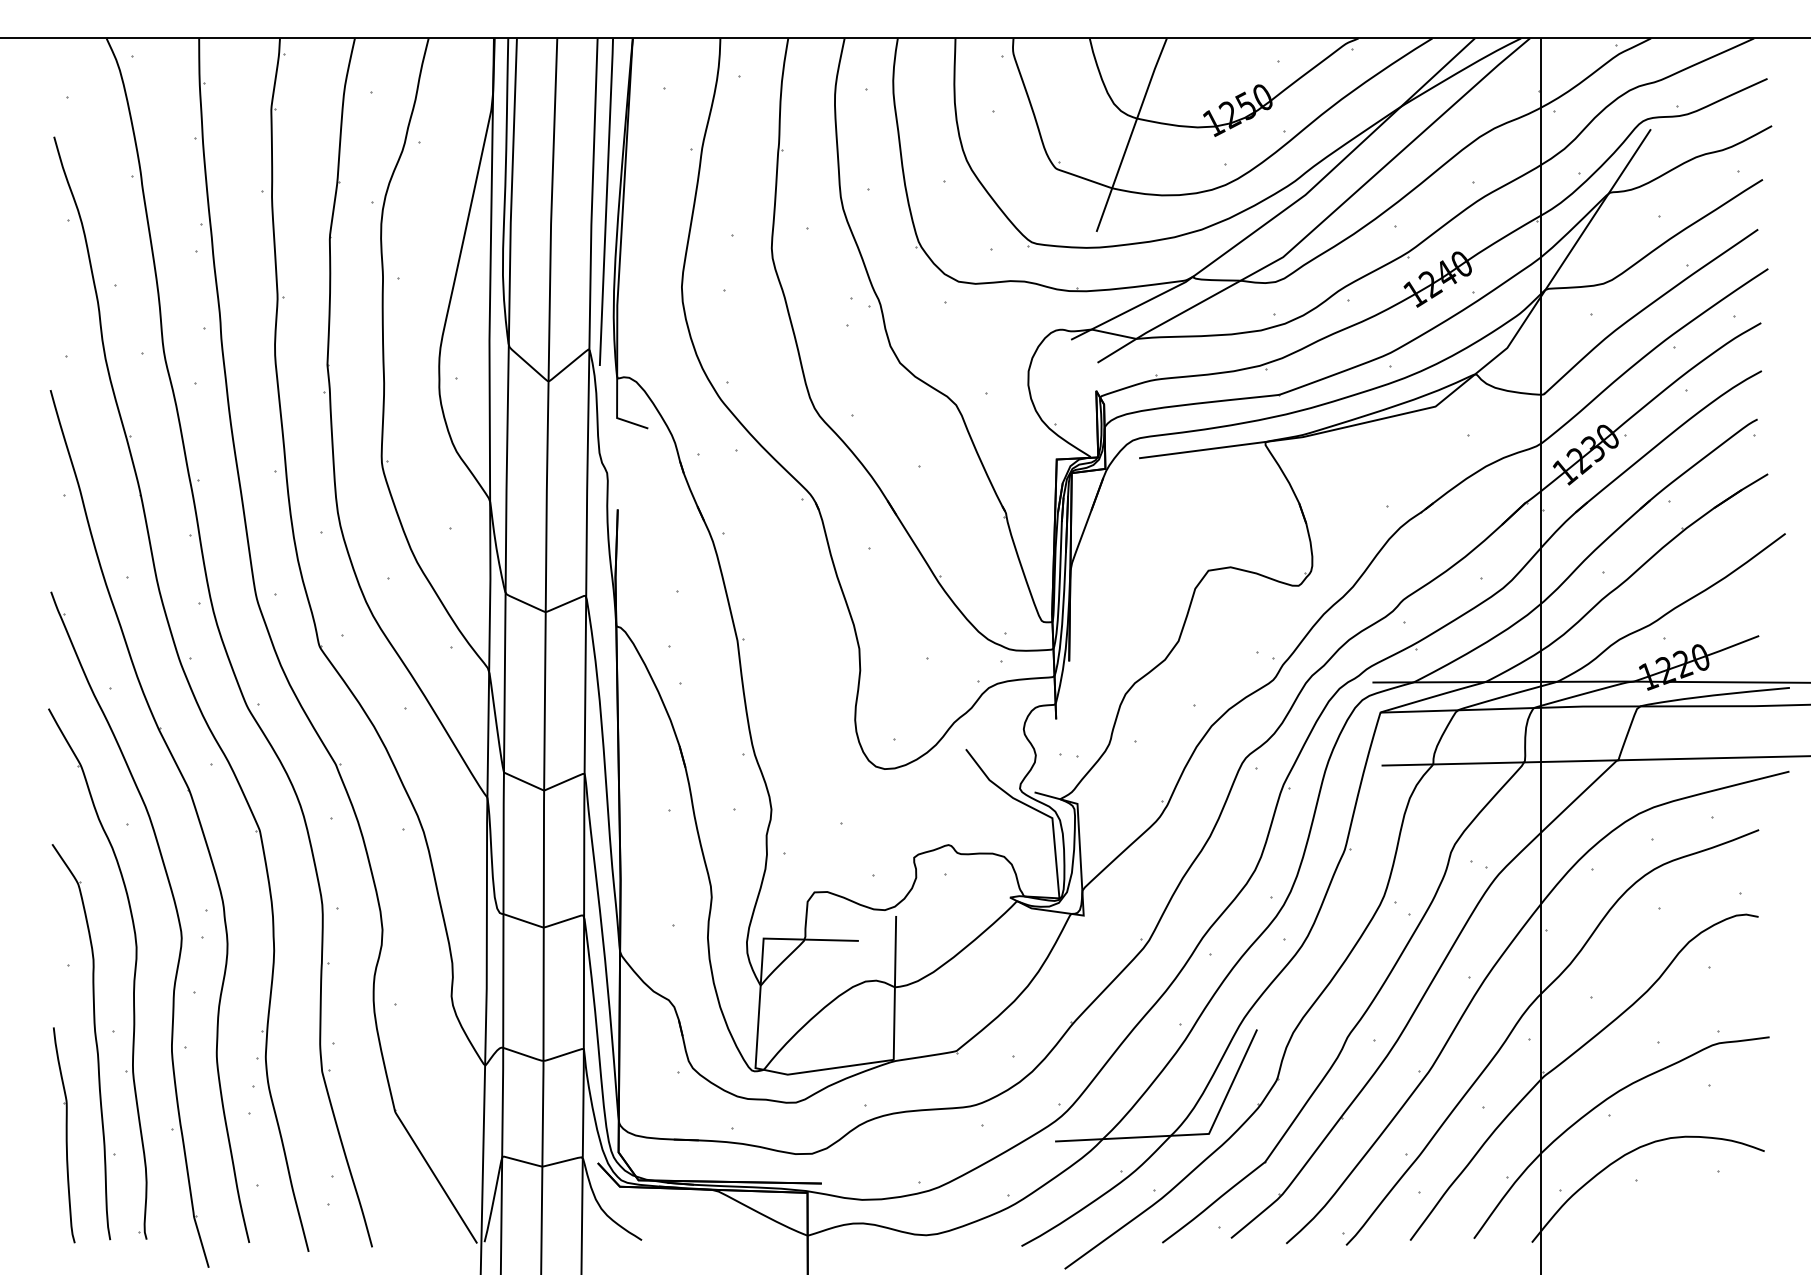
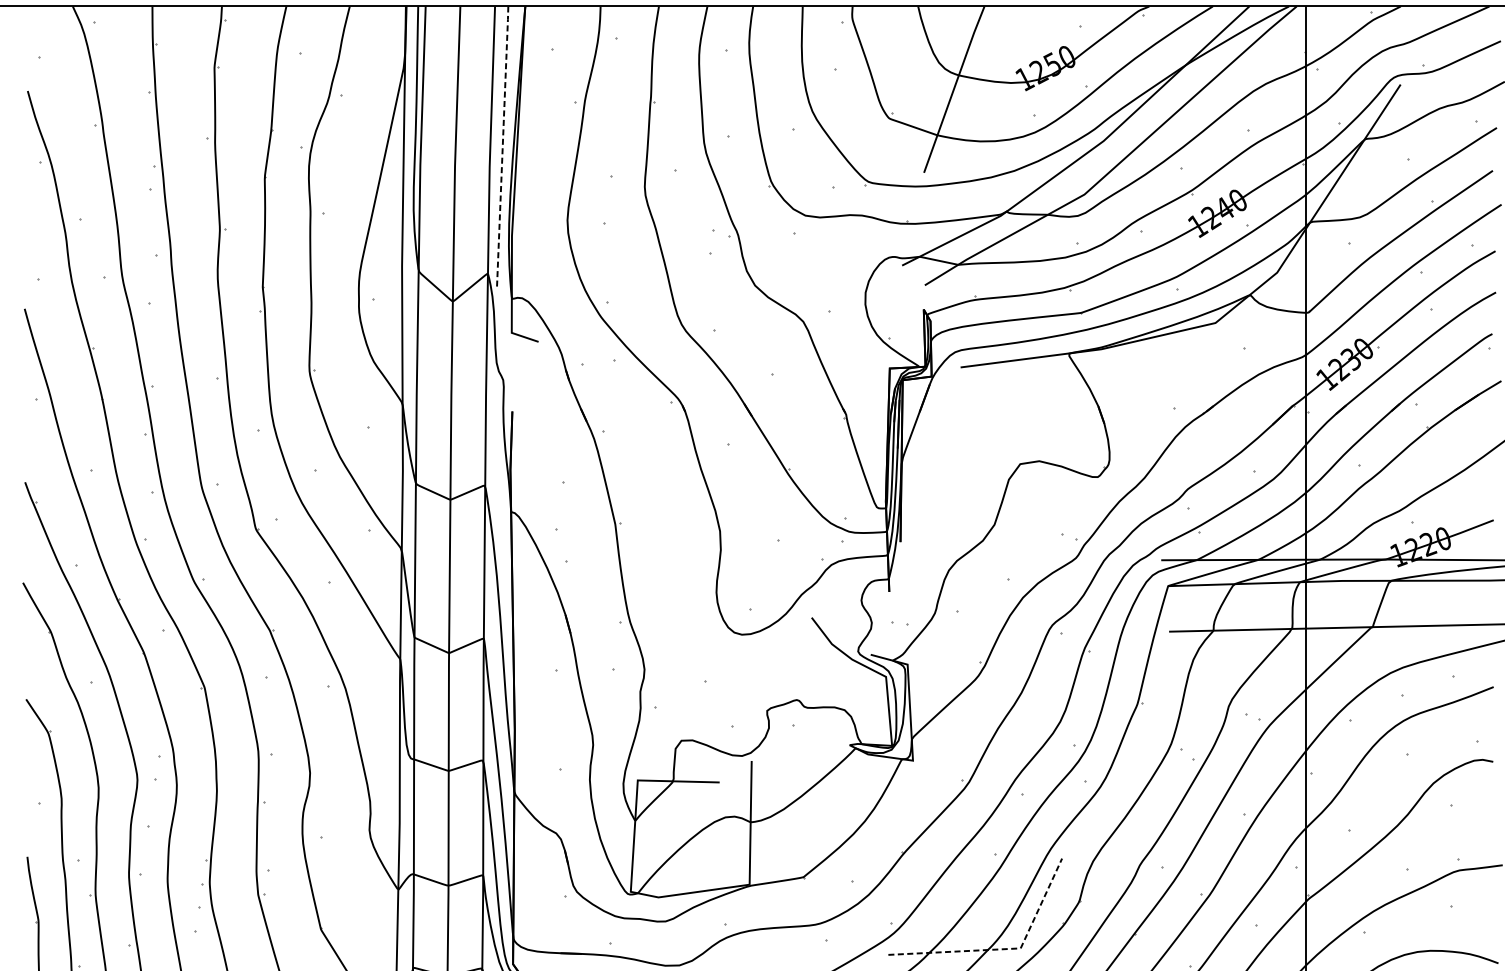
line: (606, 201) -> (502, 146), solid -> dashed
line: (1190, 1134) -> (1004, 948), solid -> dashed

